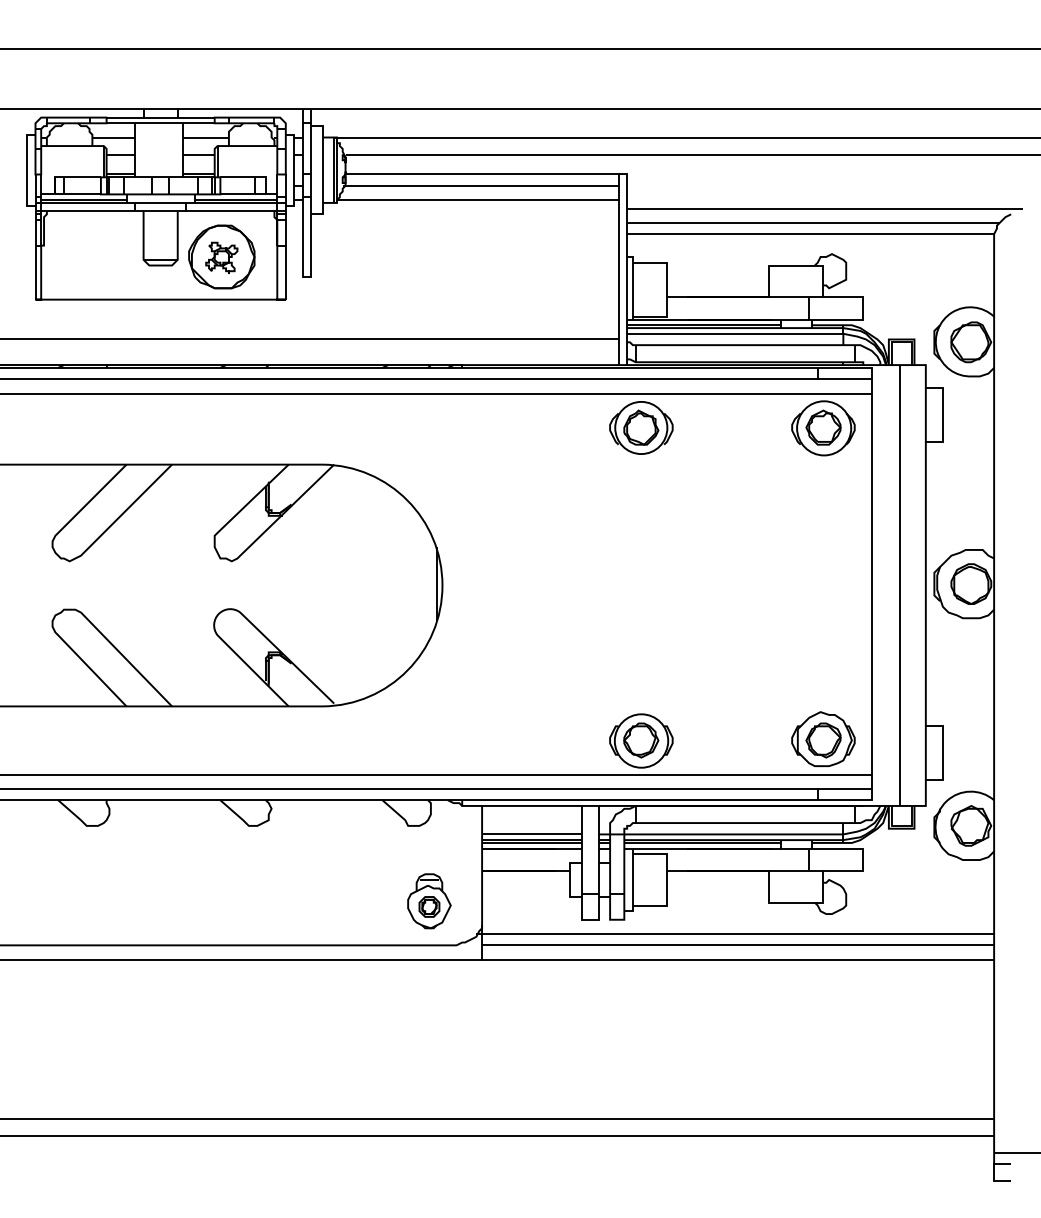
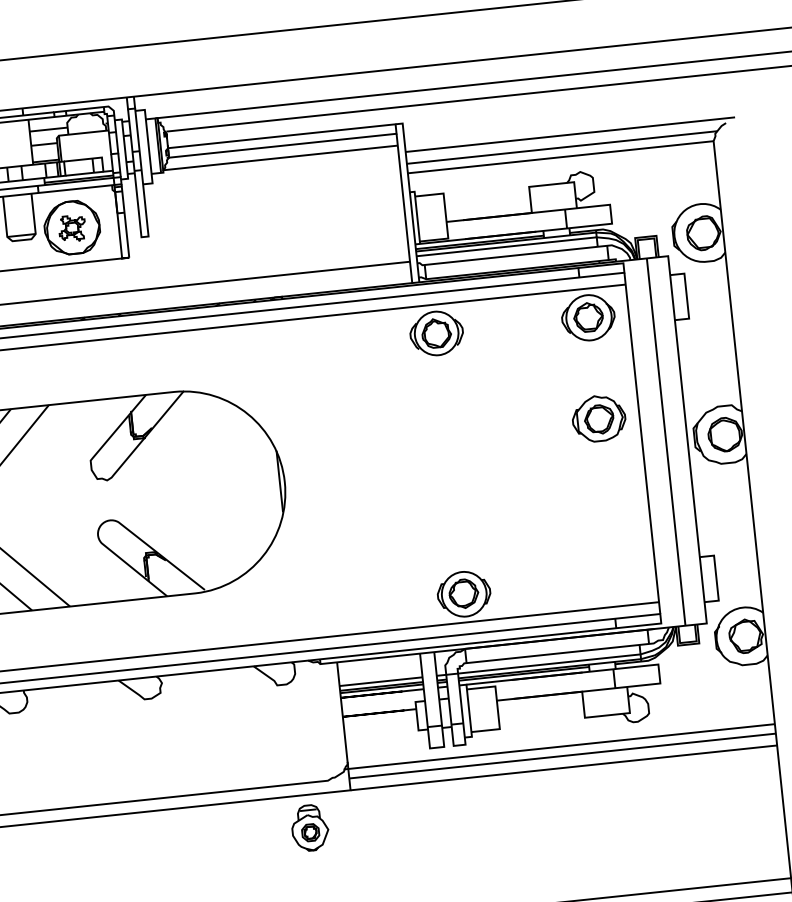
part: (823, 738) -> (599, 417), moved
part: (429, 901) -> (310, 828), moved

